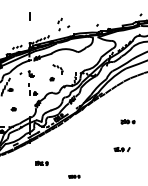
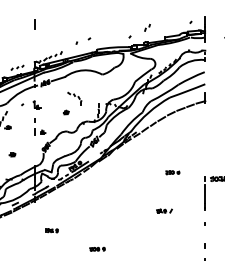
part: (60, 20) -> (147, 27), moved
part: (127, 122) -> (172, 172), size x0.71
part: (122, 149) -> (164, 210), size x0.71
part: (41, 163) -> (51, 230), size x0.71

